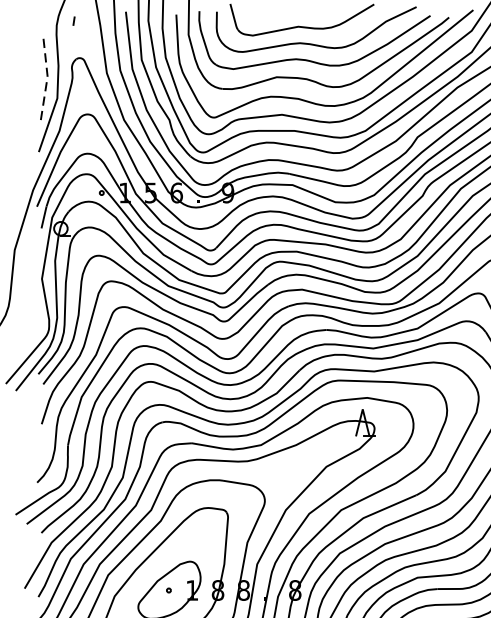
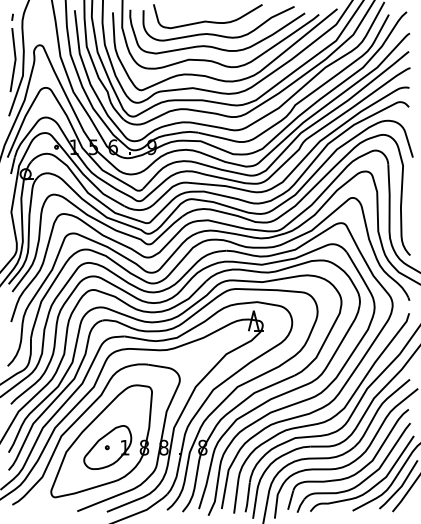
line: (73, 20) -> (12, 16), moved
line: (47, 76) -> (15, 59), dashed -> solid

